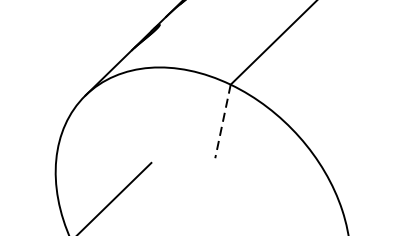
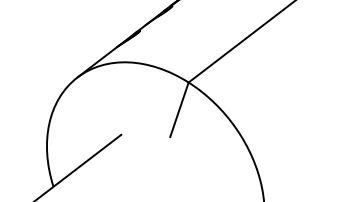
line: (222, 121) -> (179, 109), dashed -> solid

